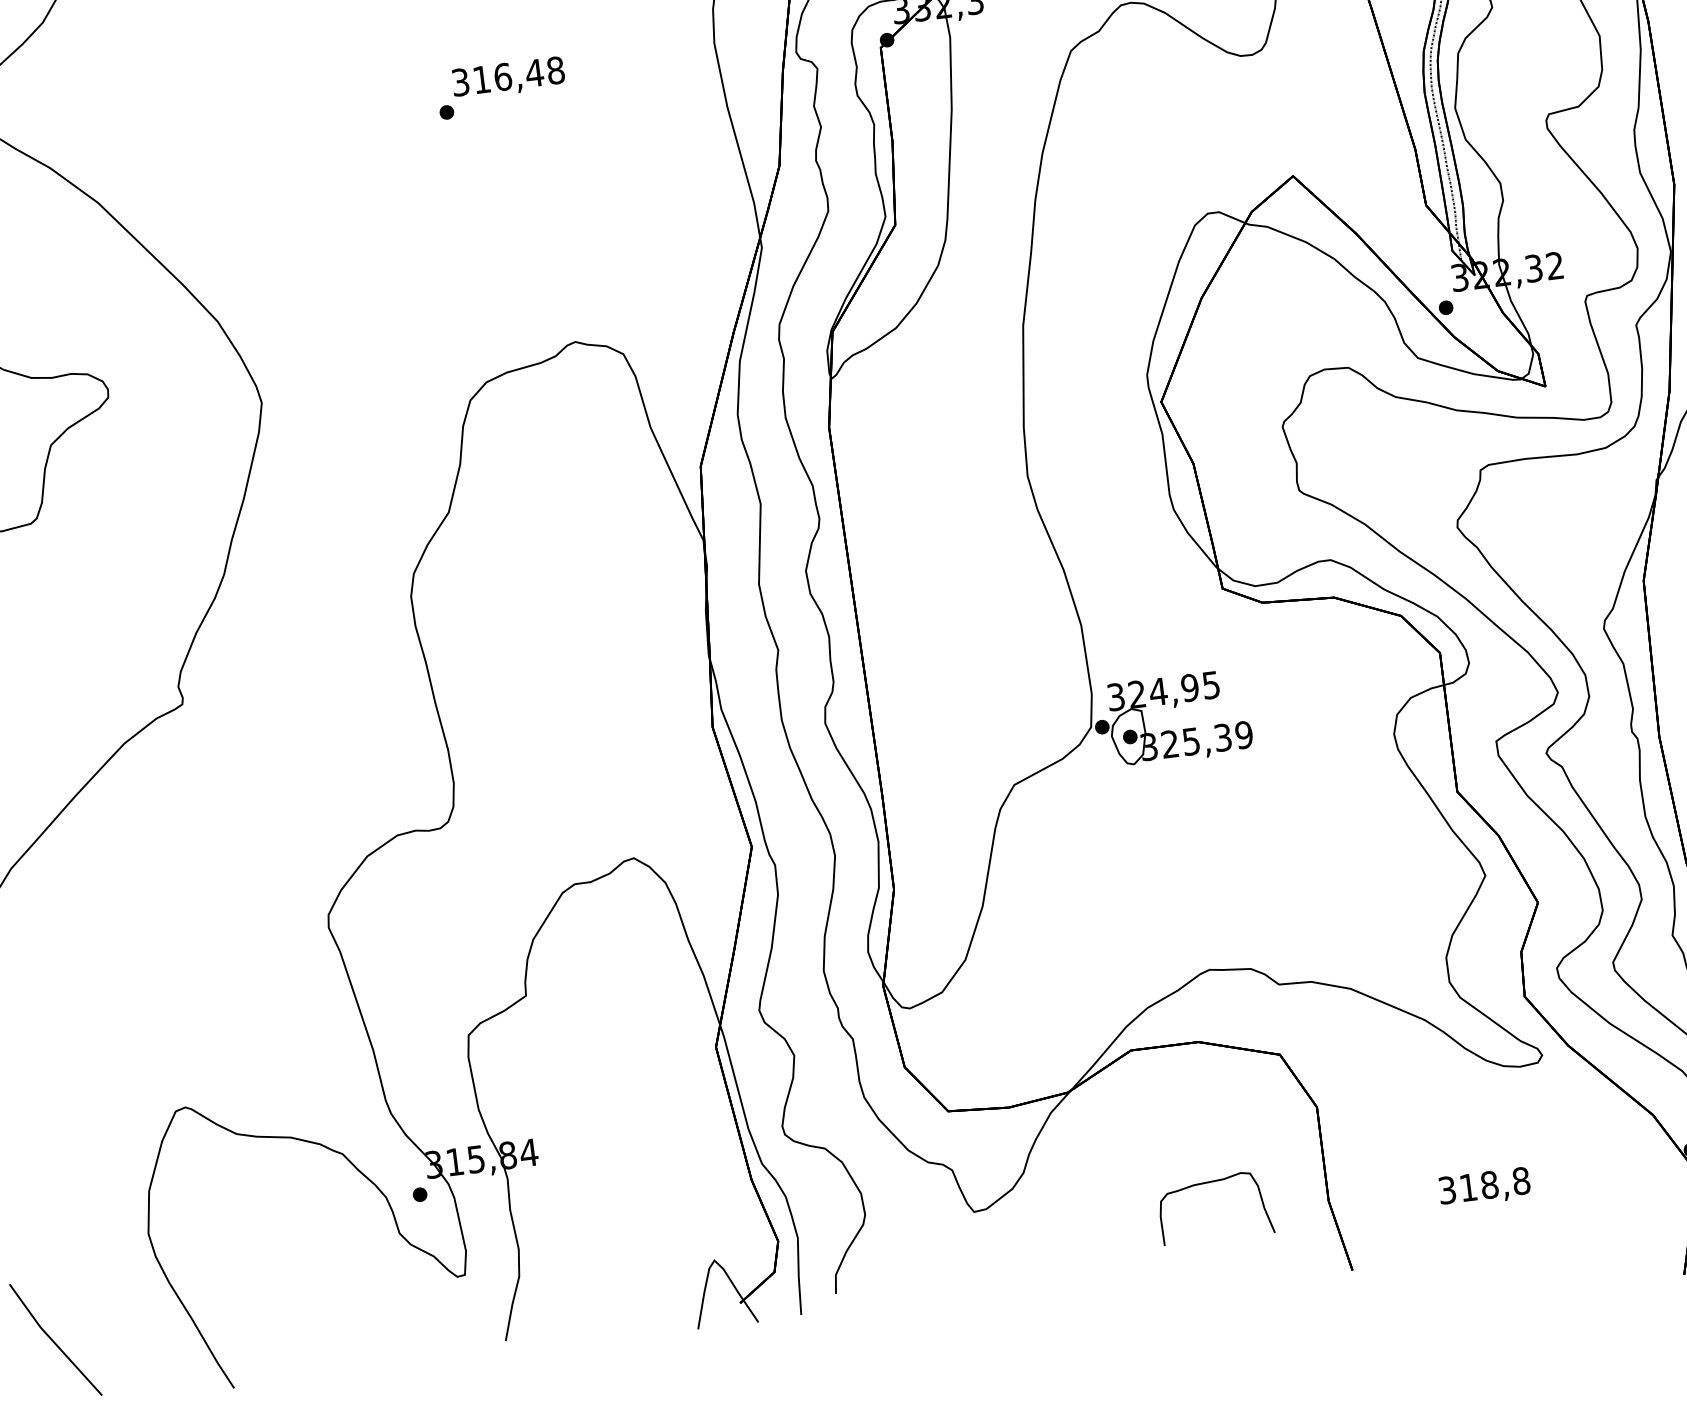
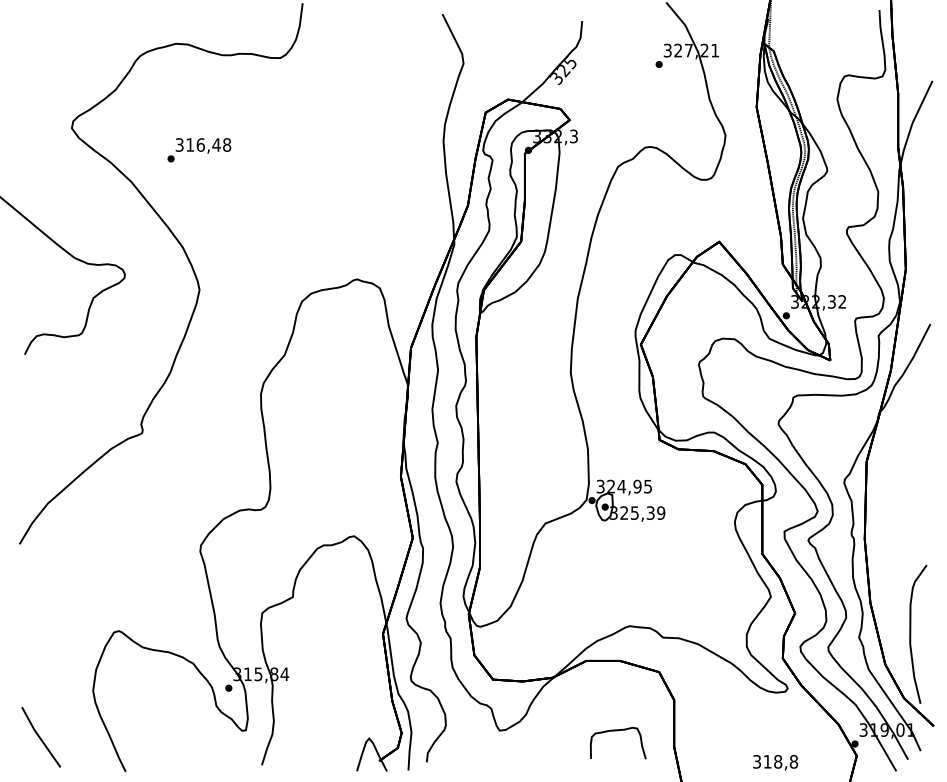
text: (501, 88) -> (199, 150), moved
text: (1484, 1186) -> (775, 762), moved

